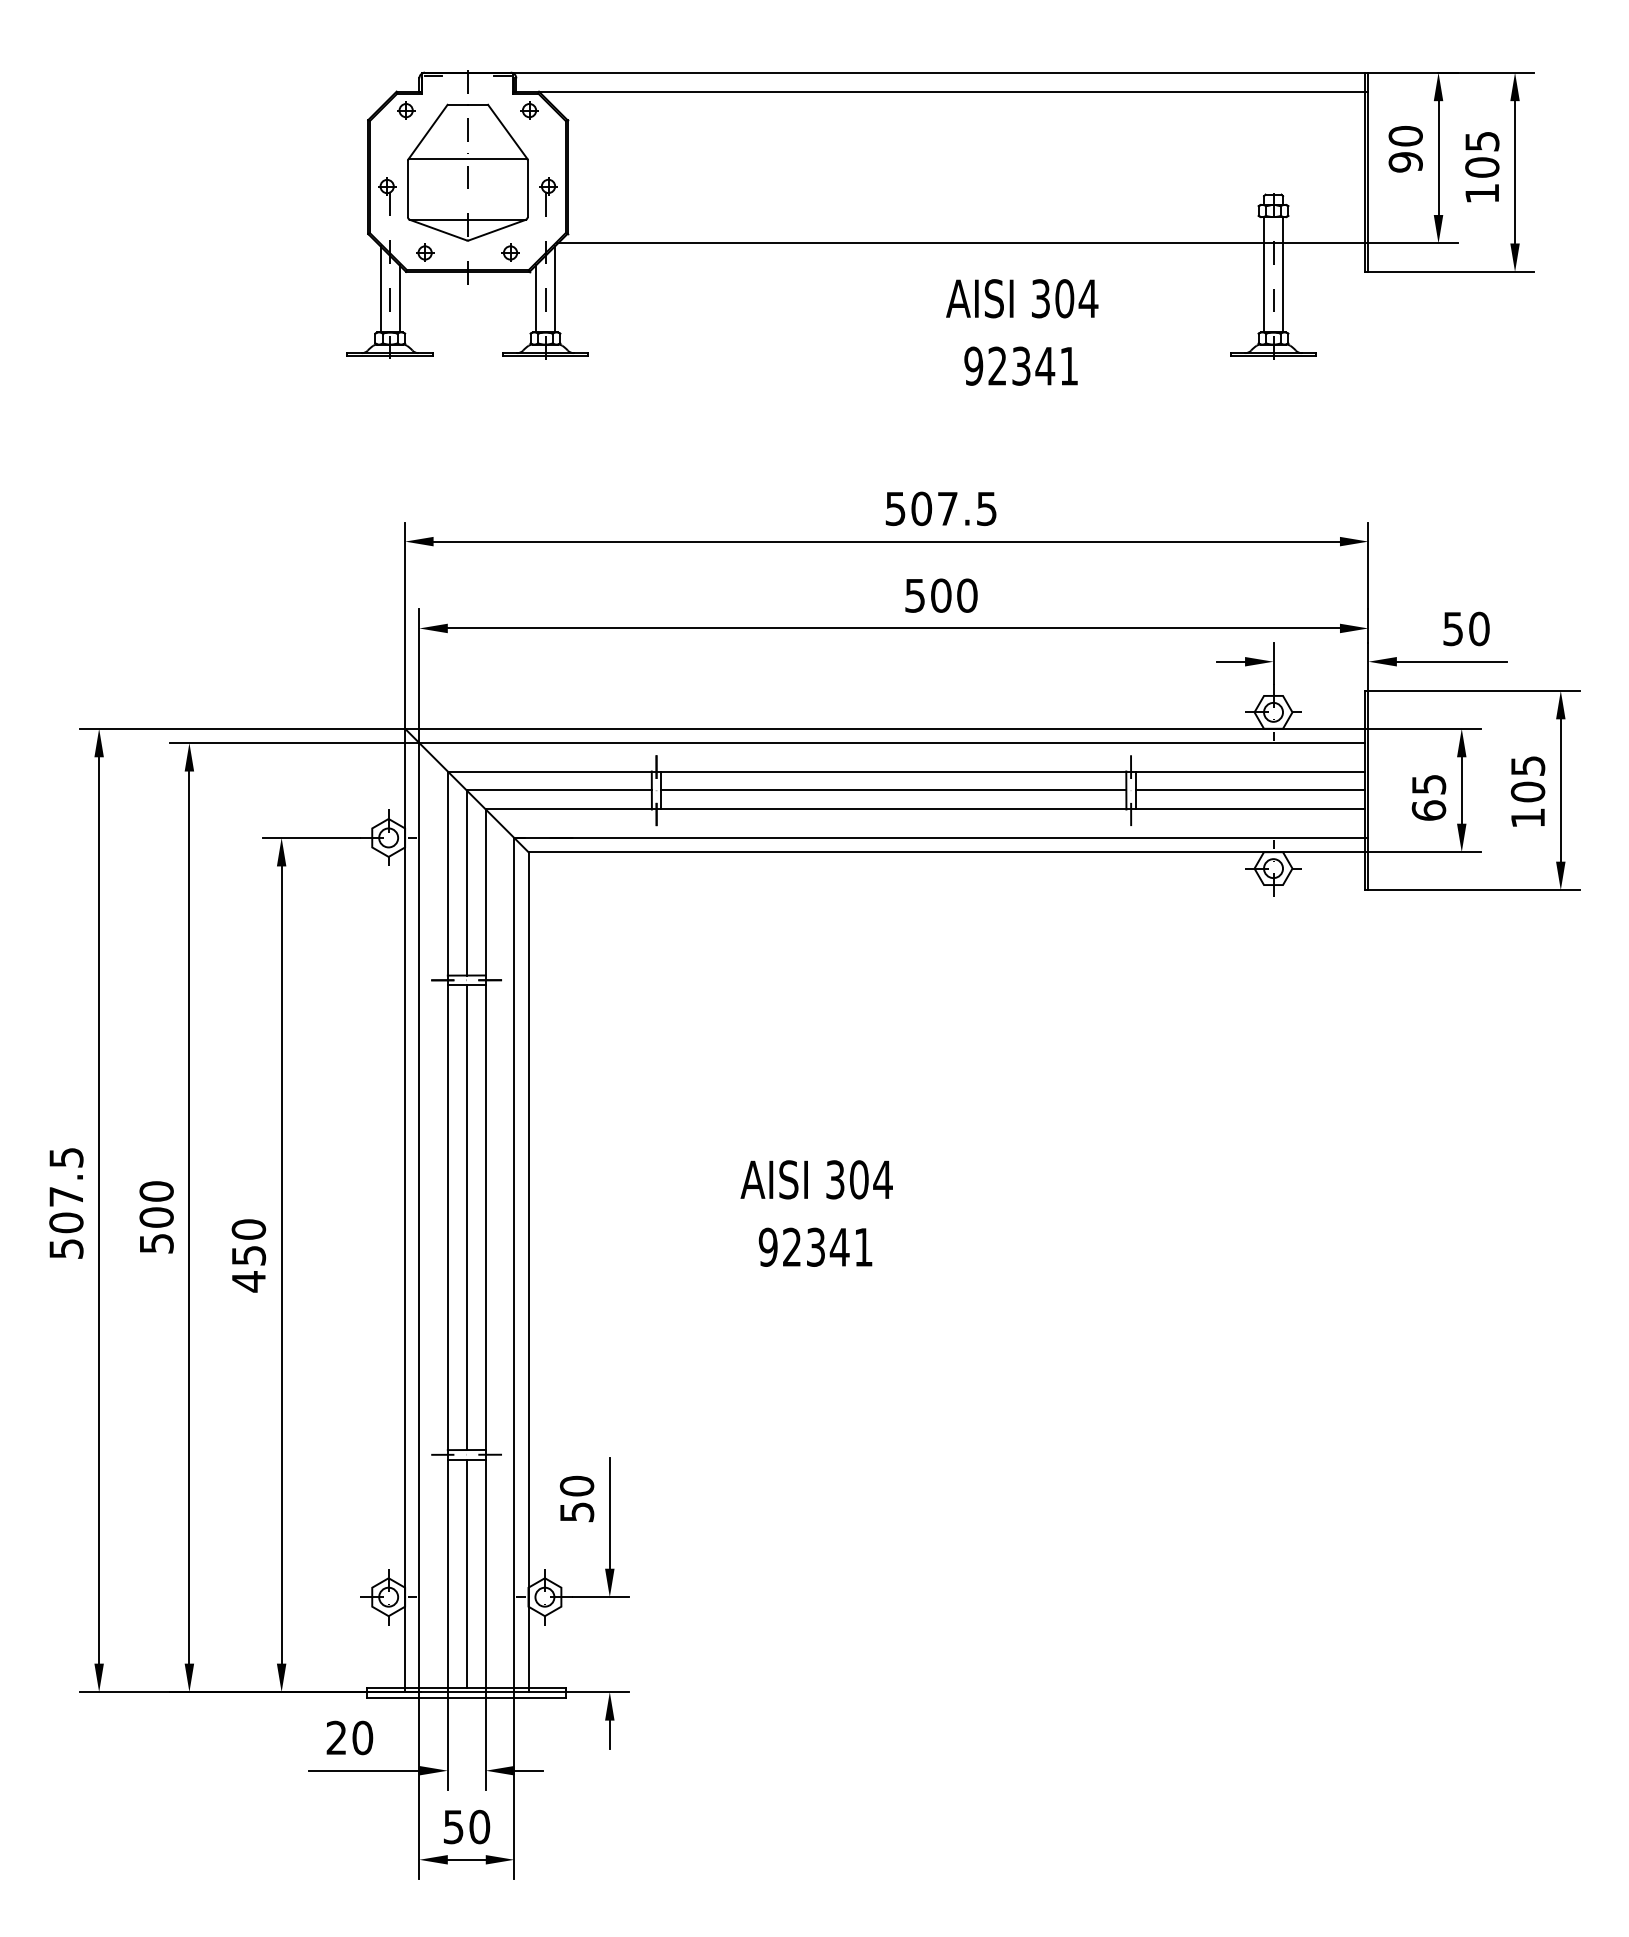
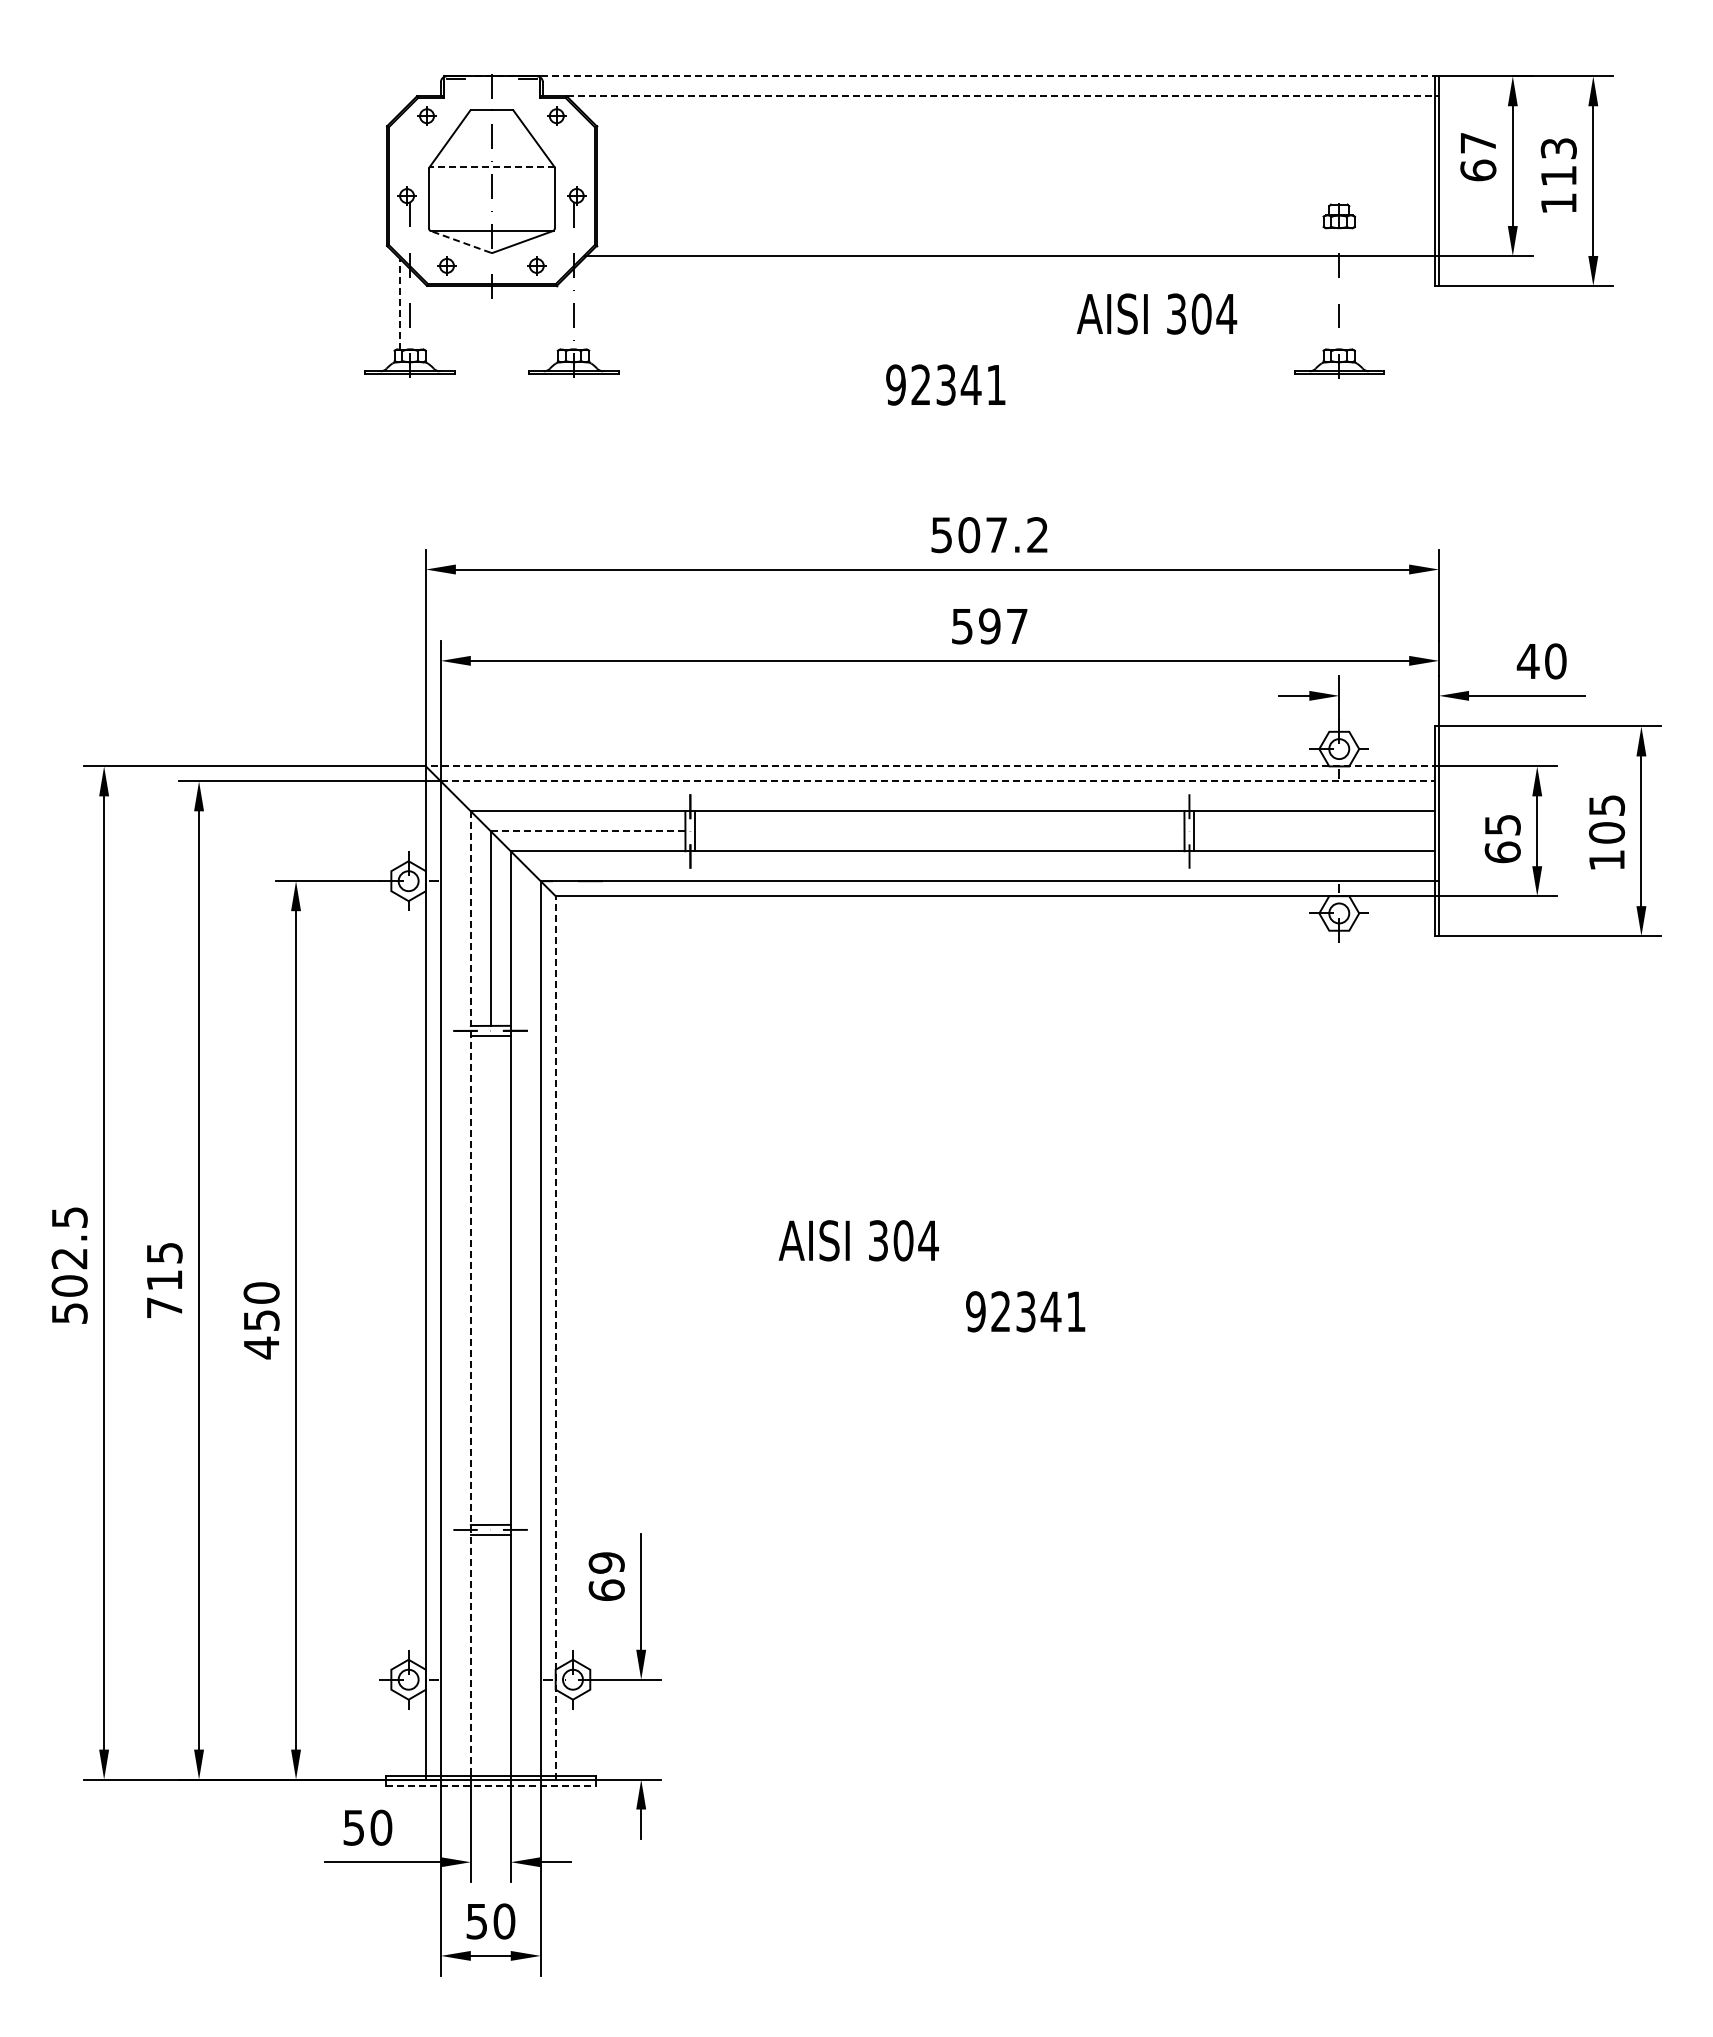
line: (895, 72) -> (941, 76), solid -> dashed
line: (954, 91) -> (1003, 96), solid -> dashed
text: (1405, 148) -> (1478, 156), 90 -> 67
text: (1481, 154) -> (1558, 162), 105 -> 113
line: (467, 159) -> (491, 167), solid -> dashed
line: (437, 229) -> (460, 241), solid -> dashed
line: (1264, 274) -> (1329, 288), removed
line: (1283, 274) -> (1349, 288), removed
line: (380, 288) -> (400, 303), solid -> dashed
line: (554, 289) -> (583, 304), removed
text: (1022, 298) -> (1157, 313), moved
line: (399, 299) -> (420, 314), removed
line: (535, 299) -> (563, 314), removed
text: (1020, 365) -> (945, 384), moved
text: (986, 509) -> (1037, 535), 507.5 -> 507.2
text: (954, 595) -> (1003, 626), 500 -> 597
text: (1452, 629) -> (1527, 661), 50 -> 40
line: (886, 728) -> (932, 766), solid -> dashed
line: (892, 743) -> (938, 781), solid -> dashed
line: (559, 790) -> (588, 831), solid -> dashed
line: (893, 790) -> (939, 831), removed
line: (1249, 790) -> (1314, 831), removed
text: (66, 1196) -> (69, 1258), 507.5 -> 502.5
line: (466, 1216) -> (490, 1279), removed
text: (156, 1217) -> (164, 1280), 500 -> 715
line: (447, 1229) -> (470, 1293), solid -> dashed
text: (815, 1247) -> (1025, 1311), moved
line: (528, 1271) -> (555, 1337), solid -> dashed
text: (576, 1499) -> (606, 1576), 50 -> 69
line: (466, 1573) -> (490, 1654), removed
line: (466, 1697) -> (490, 1785), solid -> dashed
text: (336, 1737) -> (353, 1827), 20 -> 50

